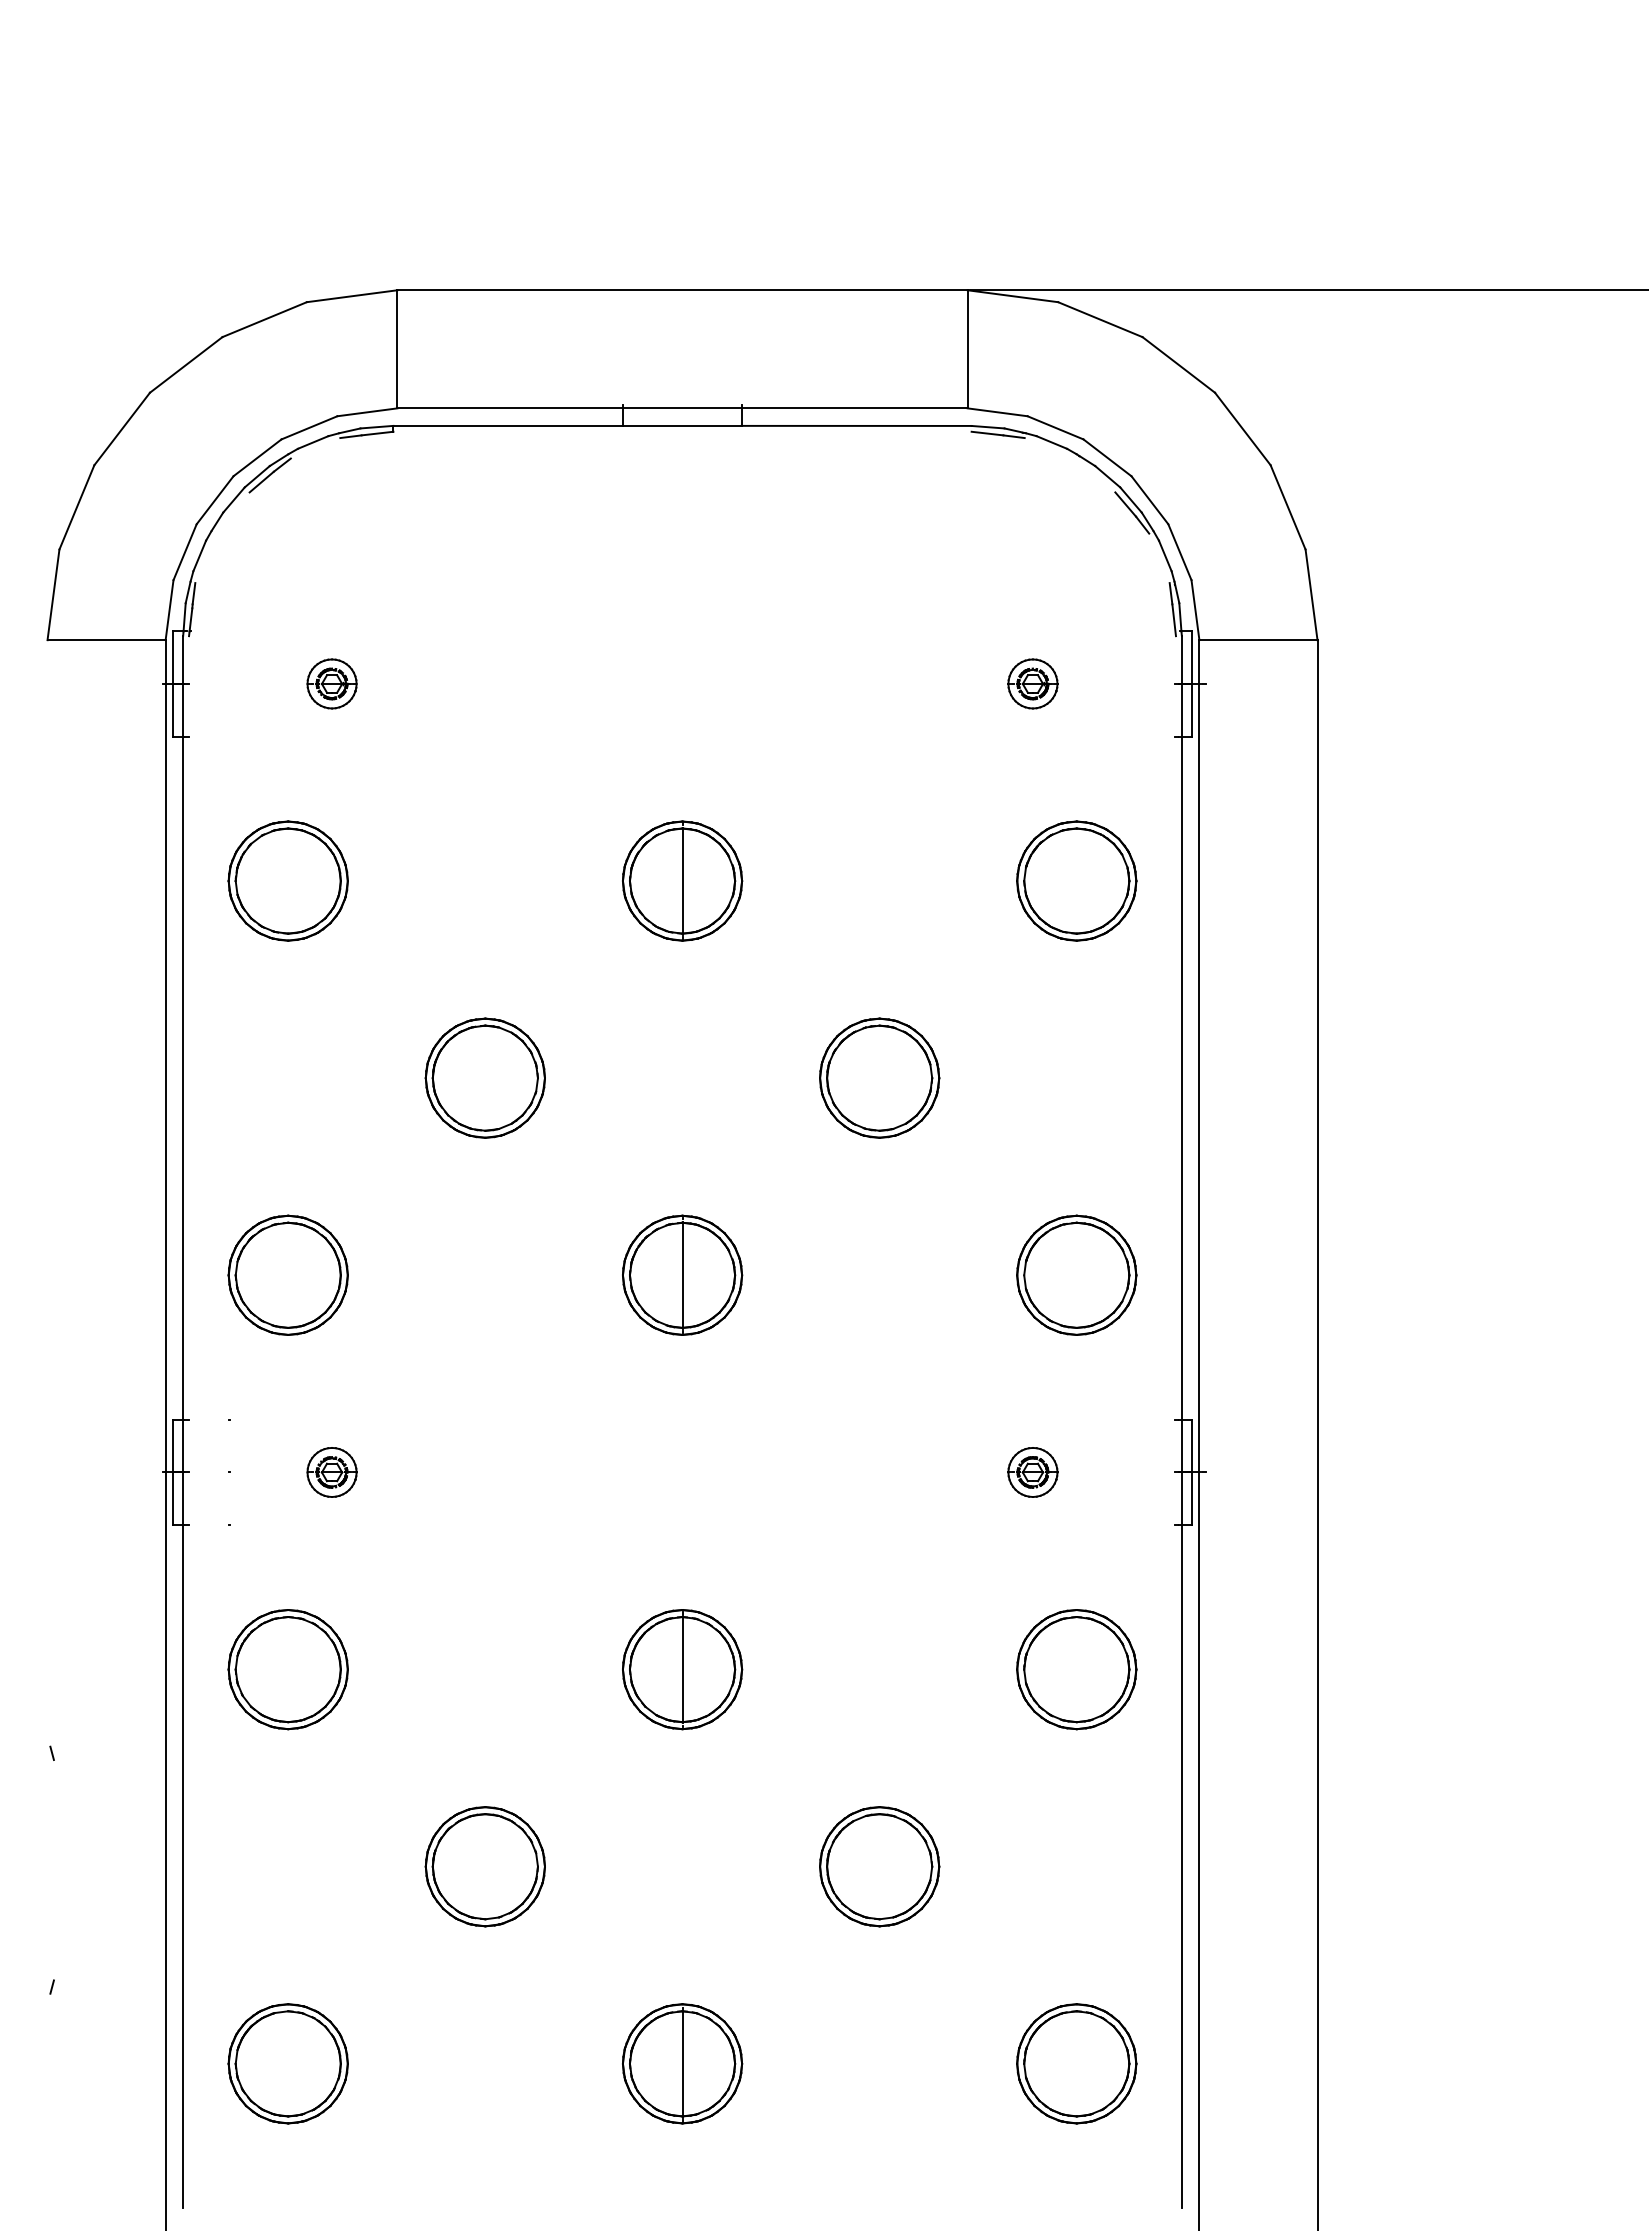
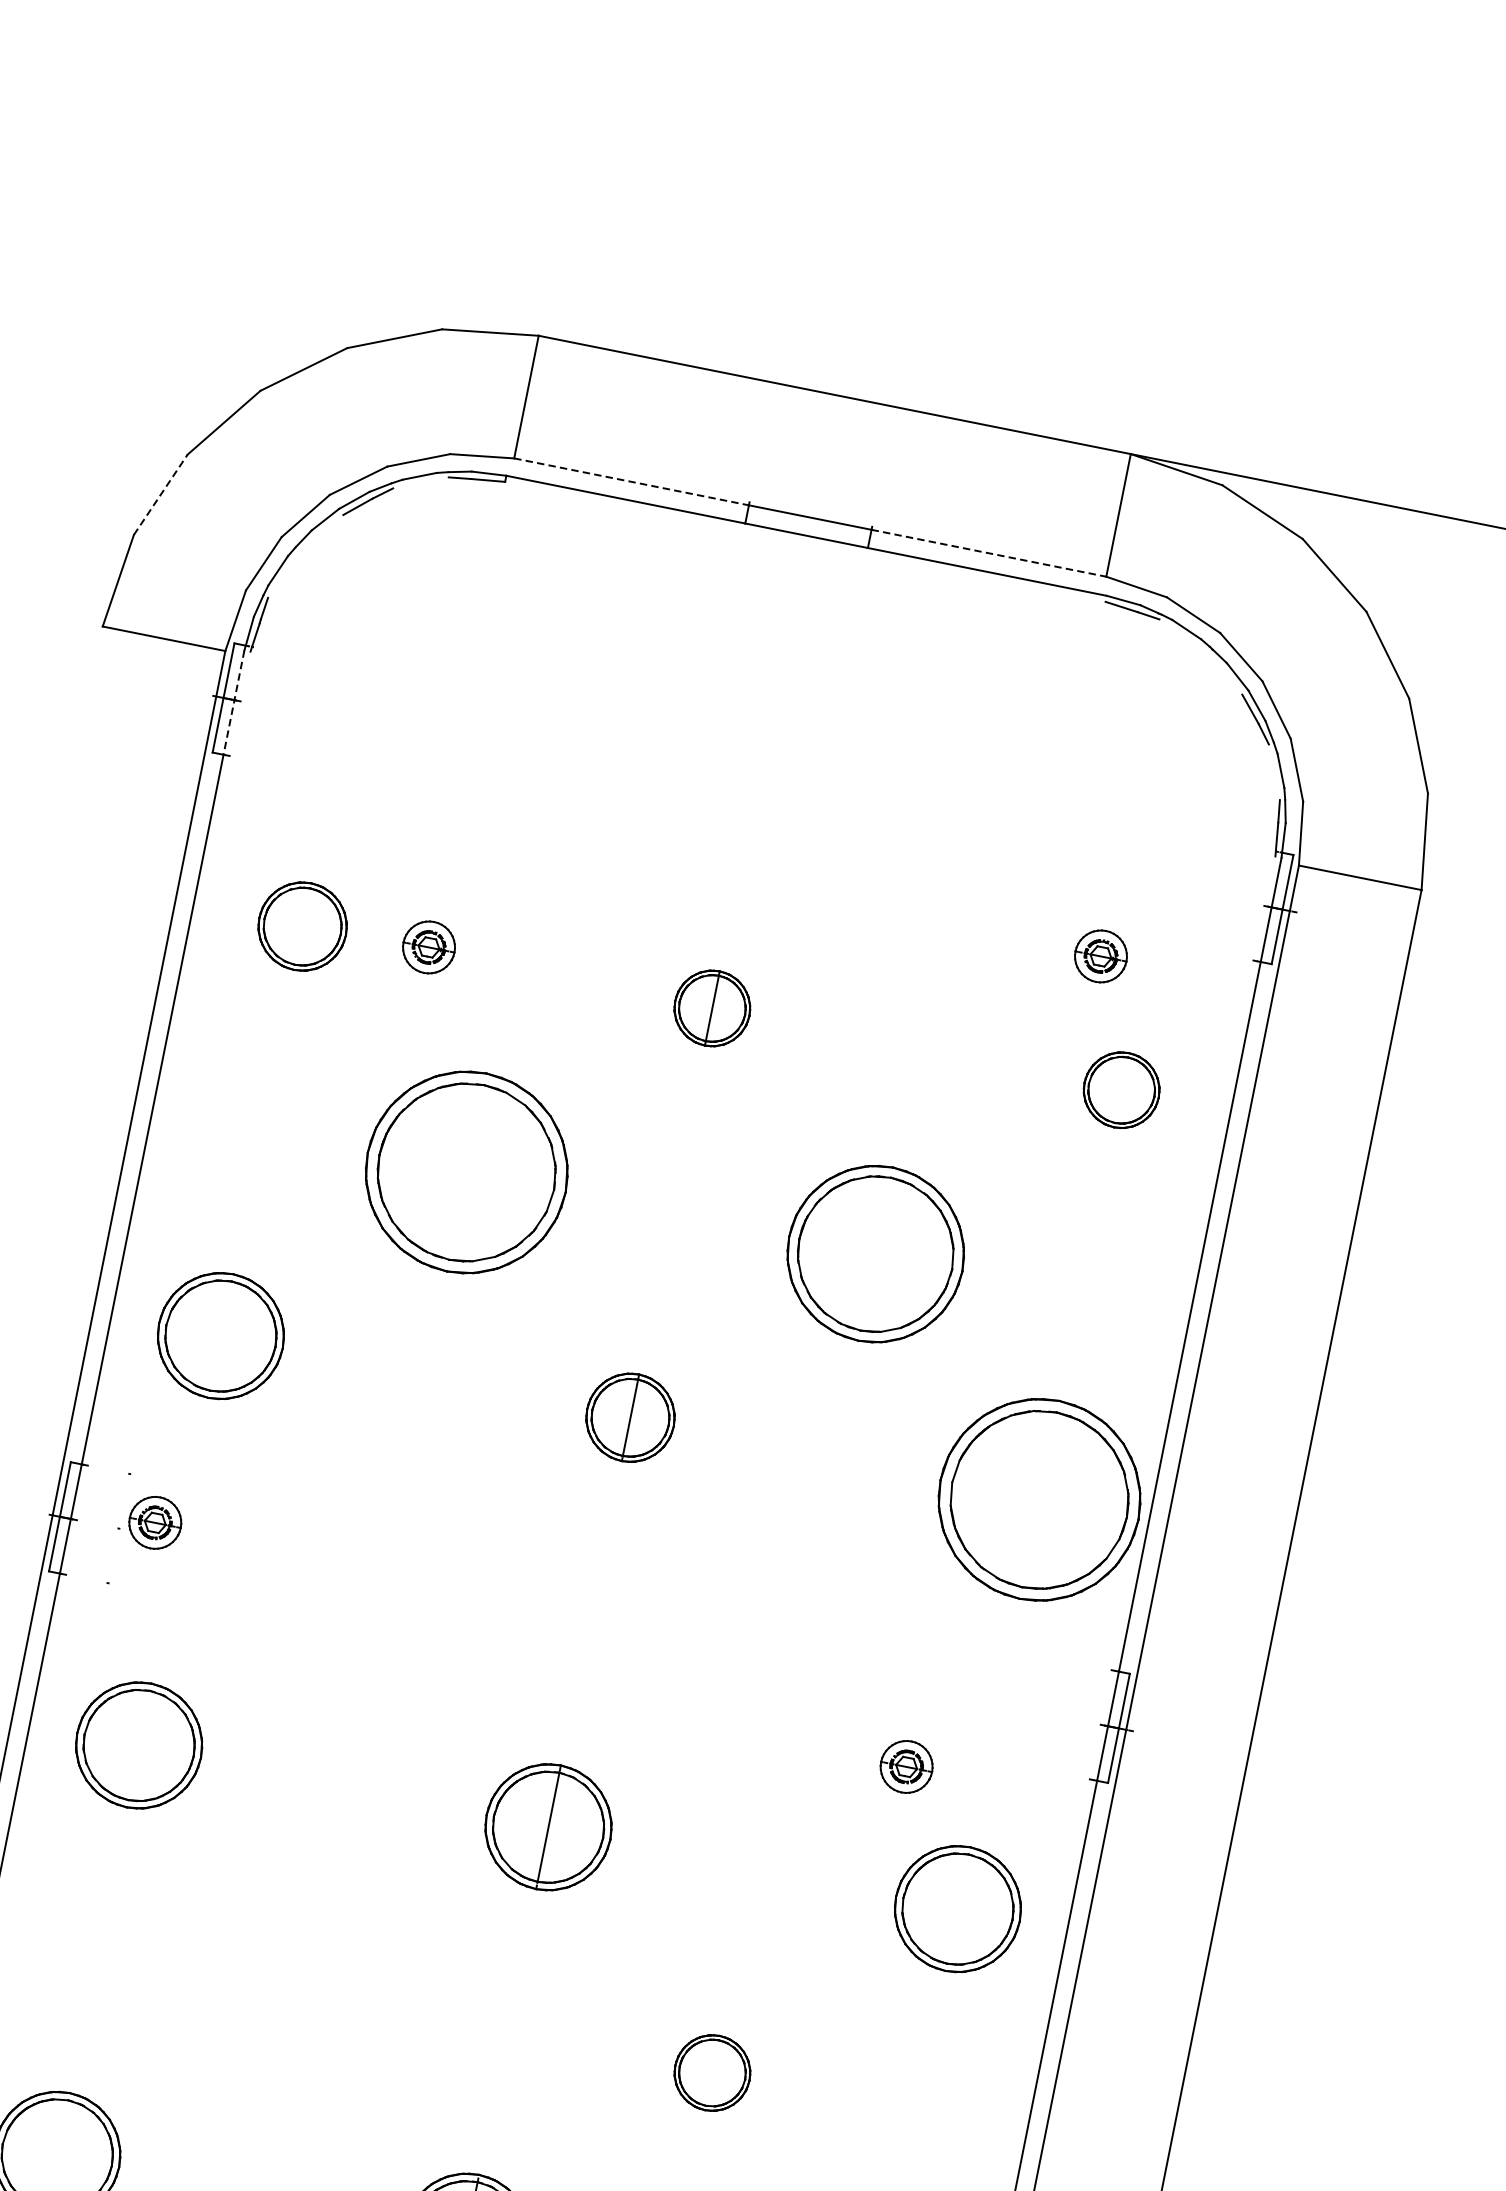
line: (510, 408) -> (631, 482), solid -> dashed
line: (855, 408) -> (989, 553), solid -> dashed
line: (76, 507) -> (160, 494), solid -> dashed
part: (331, 683) -> (428, 946), moved
part: (1032, 683) -> (1100, 955), moved
line: (183, 686) -> (234, 702), solid -> dashed
part: (287, 880) -> (302, 925), size x0.7
part: (682, 880) -> (712, 1007), size x0.6
part: (1076, 880) -> (1121, 1089), size x0.6
part: (484, 1077) -> (465, 1171), size x1.6
part: (879, 1077) -> (875, 1253), size x1.4
part: (682, 1274) -> (630, 1417), size x0.7
part: (1076, 1274) -> (1039, 1498), size x1.6
part: (331, 1472) -> (154, 1522), moved
part: (1032, 1472) -> (906, 1766), moved
part: (484, 1866) -> (302, 1990), removed
part: (879, 1866) -> (712, 2072), size x0.6

